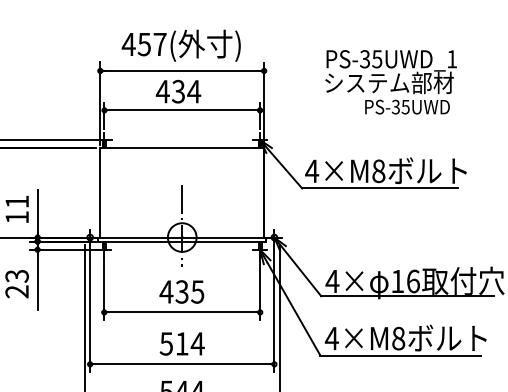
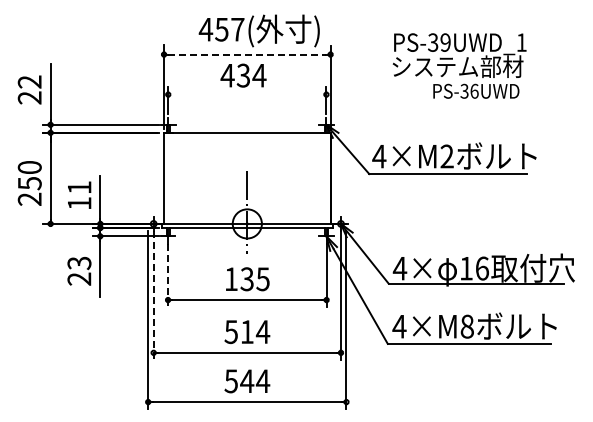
text: (180, 45) -> (258, 30), moved
text: (377, 59) -> (445, 42), PS-35UWD_1 -> PS-39UWD_1
line: (182, 70) -> (247, 54), solid -> dashed
text: (405, 106) -> (474, 90), PS-35UWD -> PS-36UWD
line: (182, 110) -> (247, 94), removed
text: (378, 171) -> (446, 156), 4×M8 -> 4×M2
line: (104, 288) -> (168, 275), solid -> dashed
text: (166, 291) -> (231, 278), 435 -> 135
line: (89, 308) -> (153, 296), solid -> dashed

